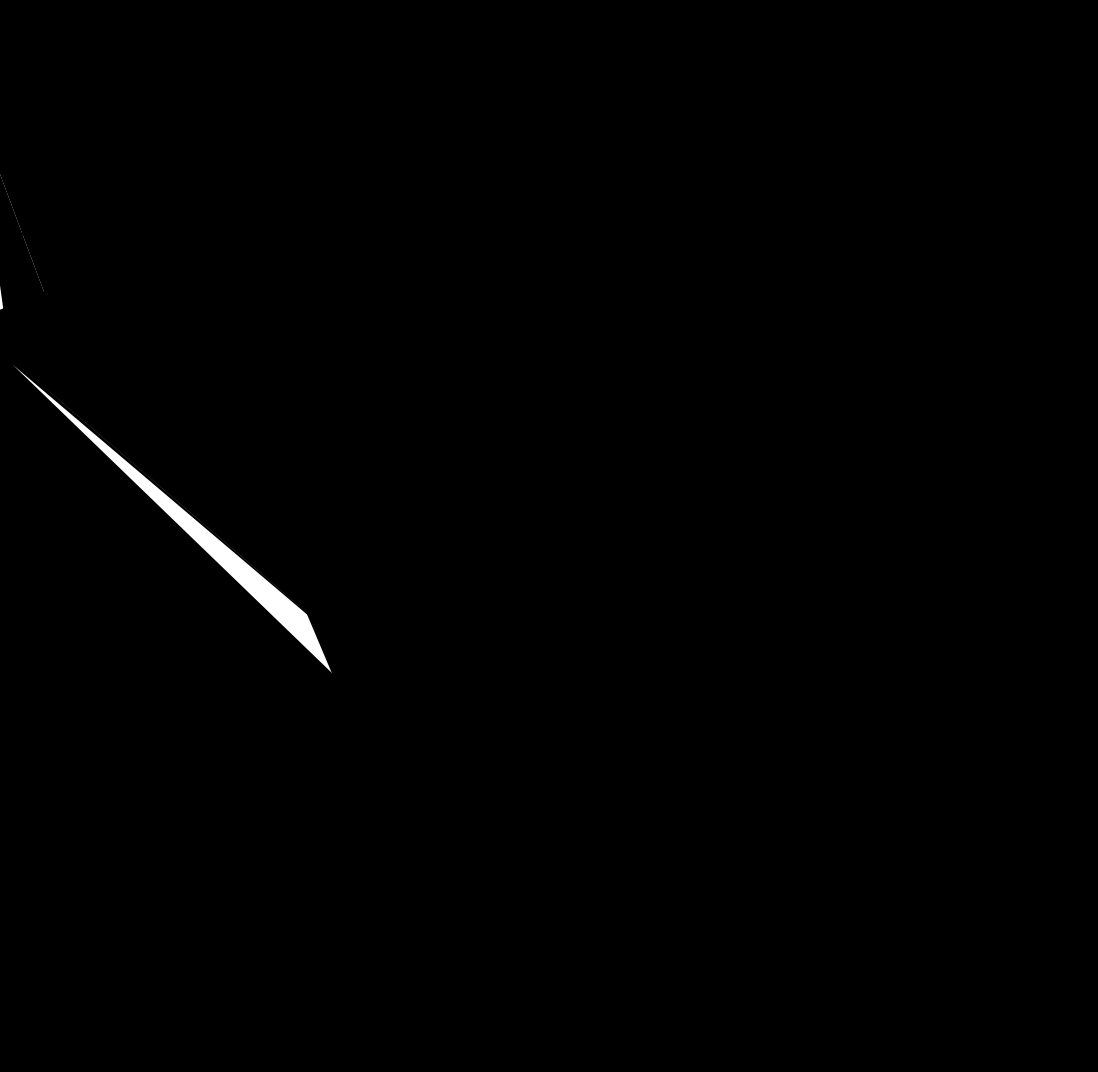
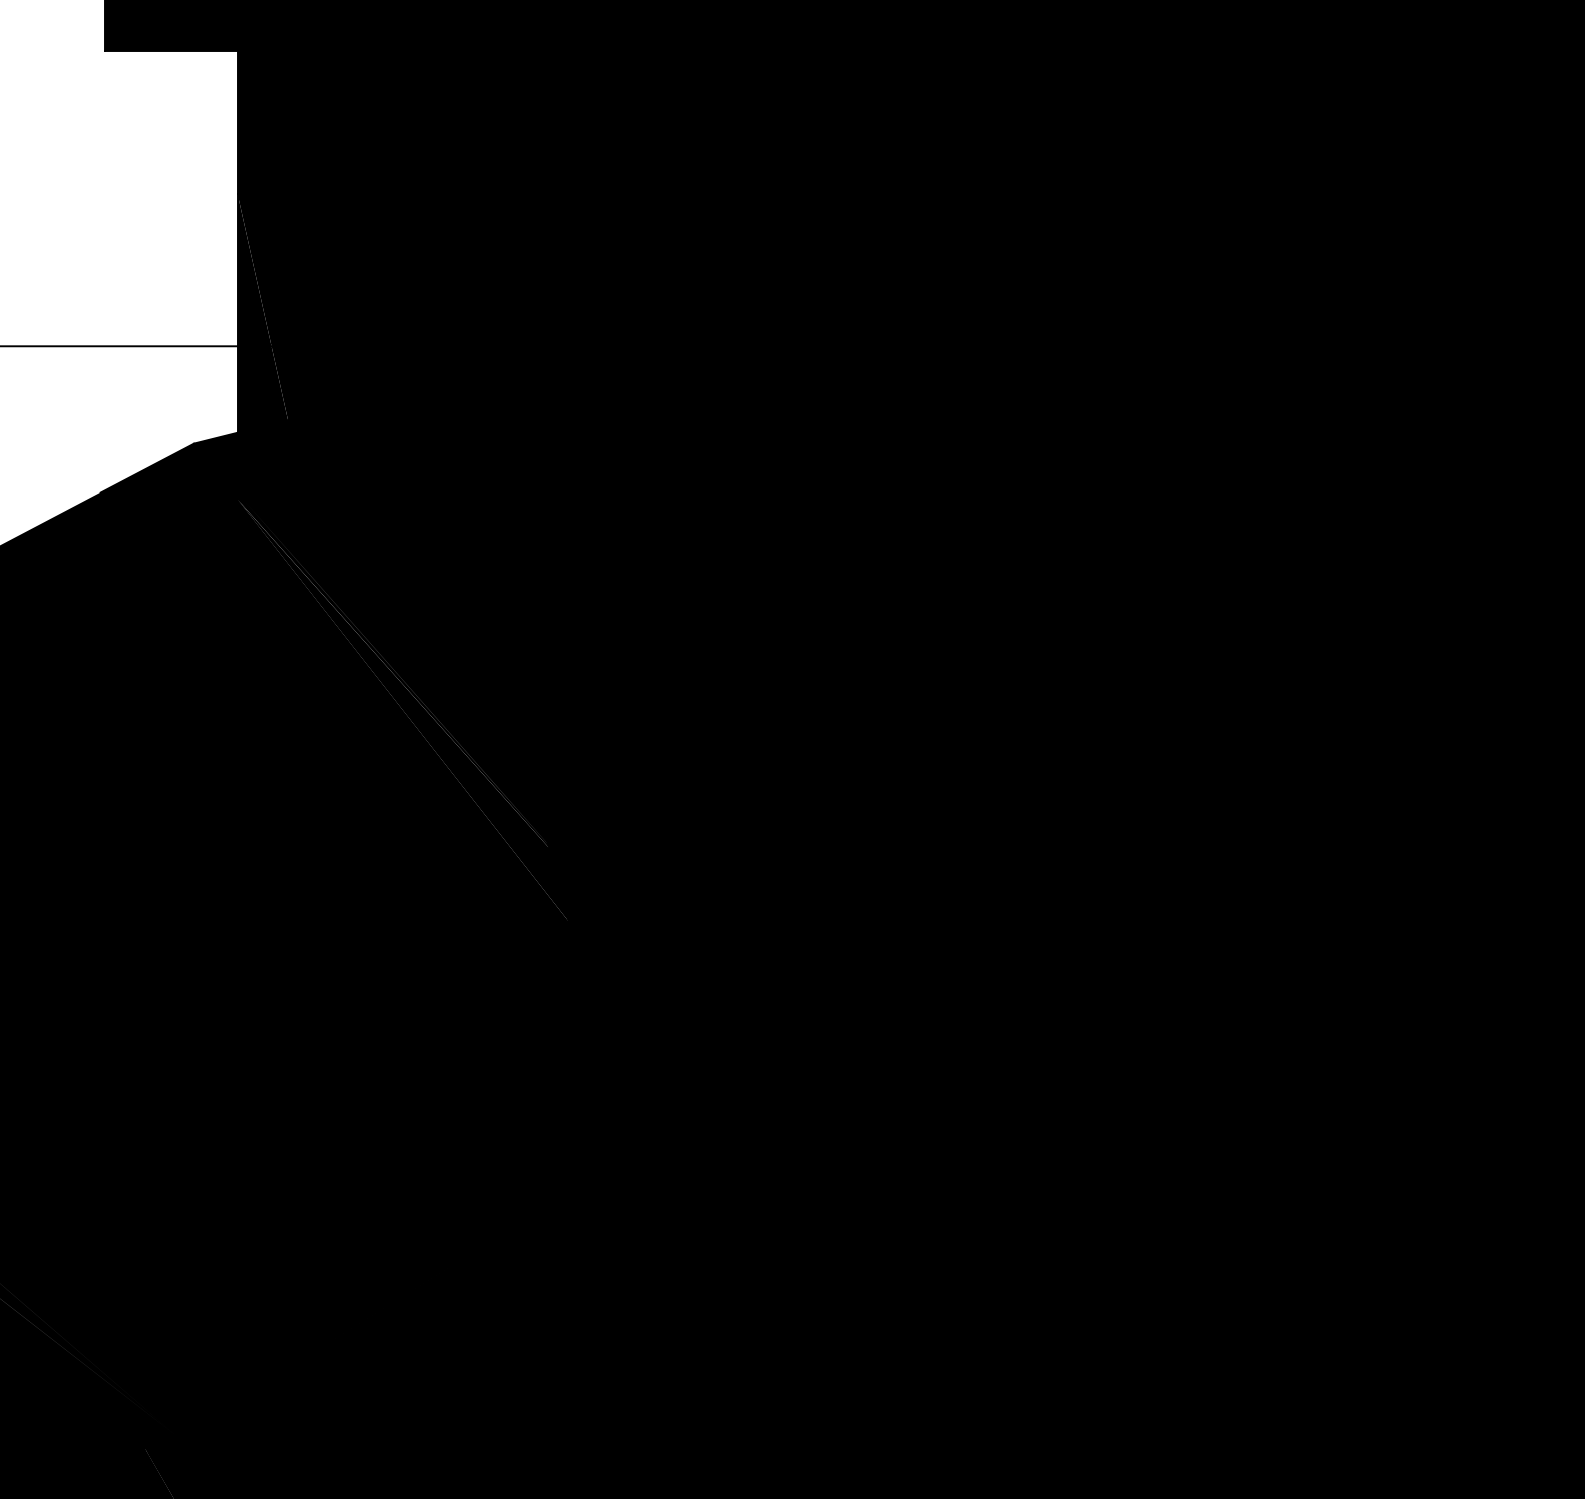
fill: (258, 583) -> (495, 801), added

